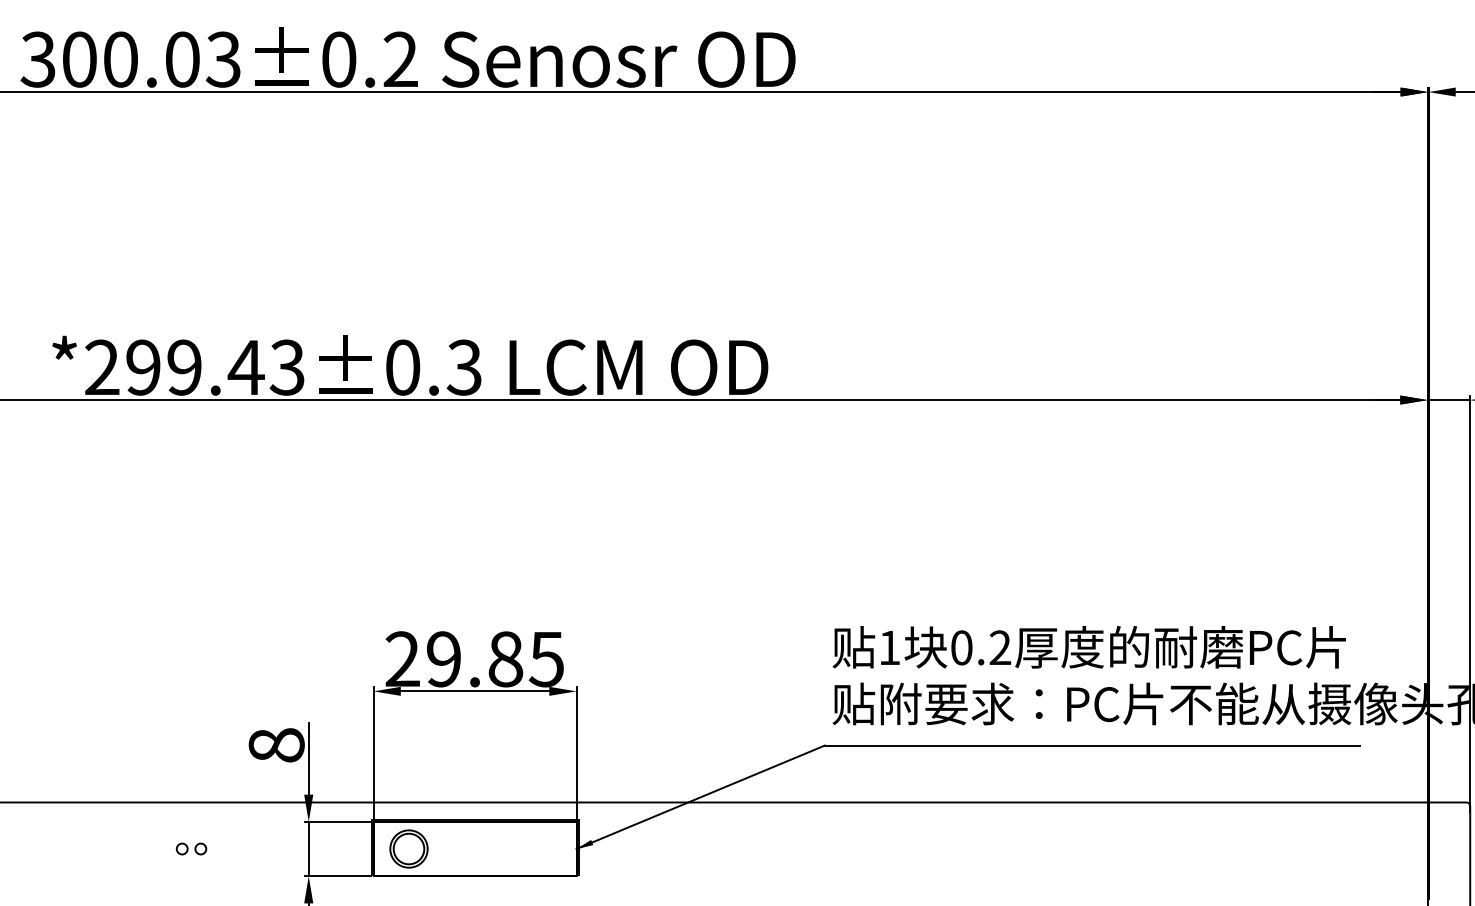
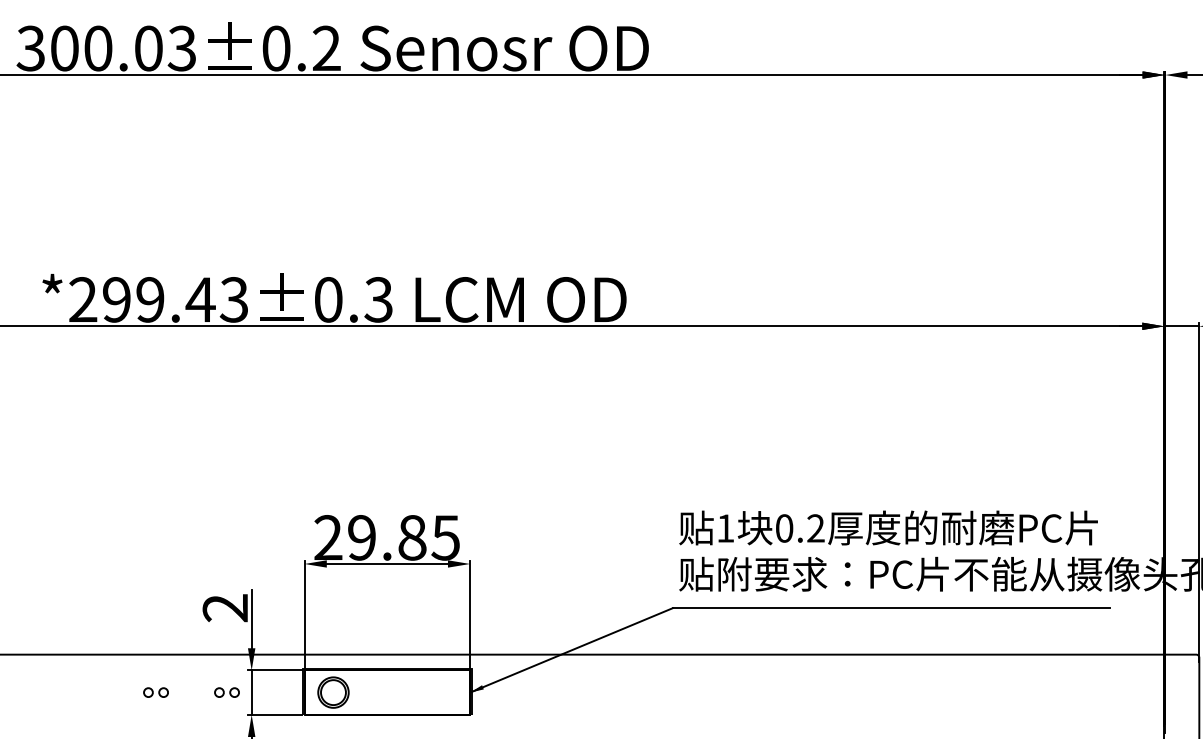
text: (276, 745) -> (225, 608), 8 -> 2
part: (278, 848) -> (227, 692), added

